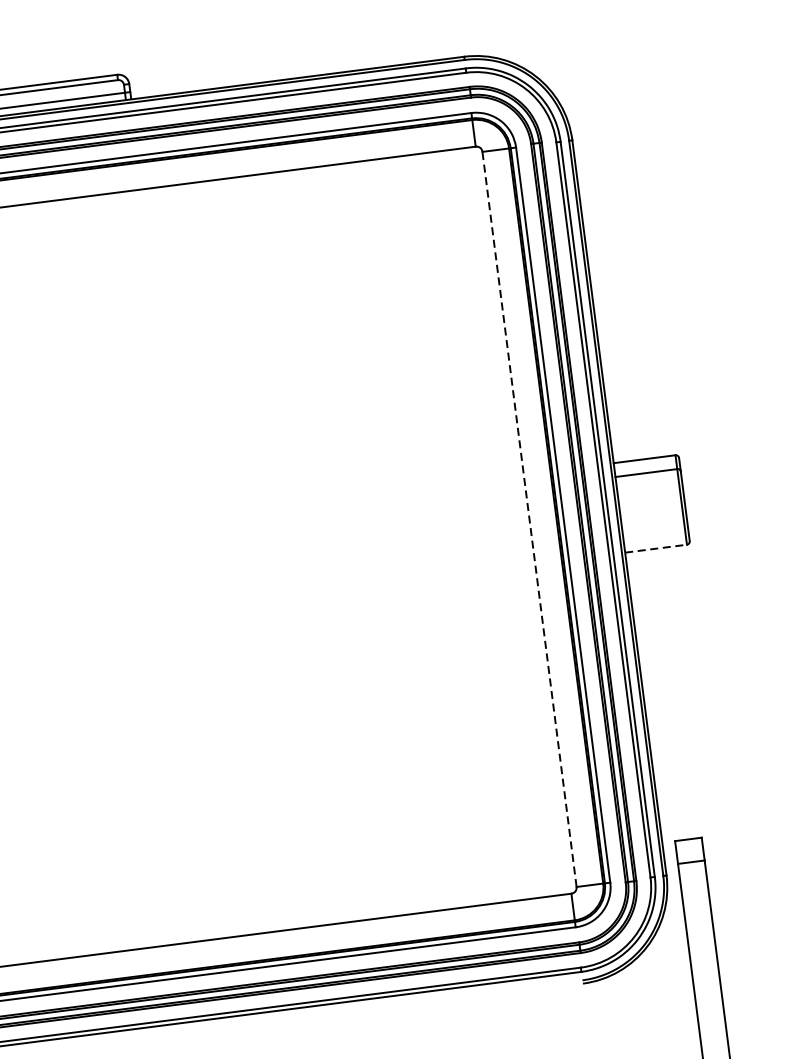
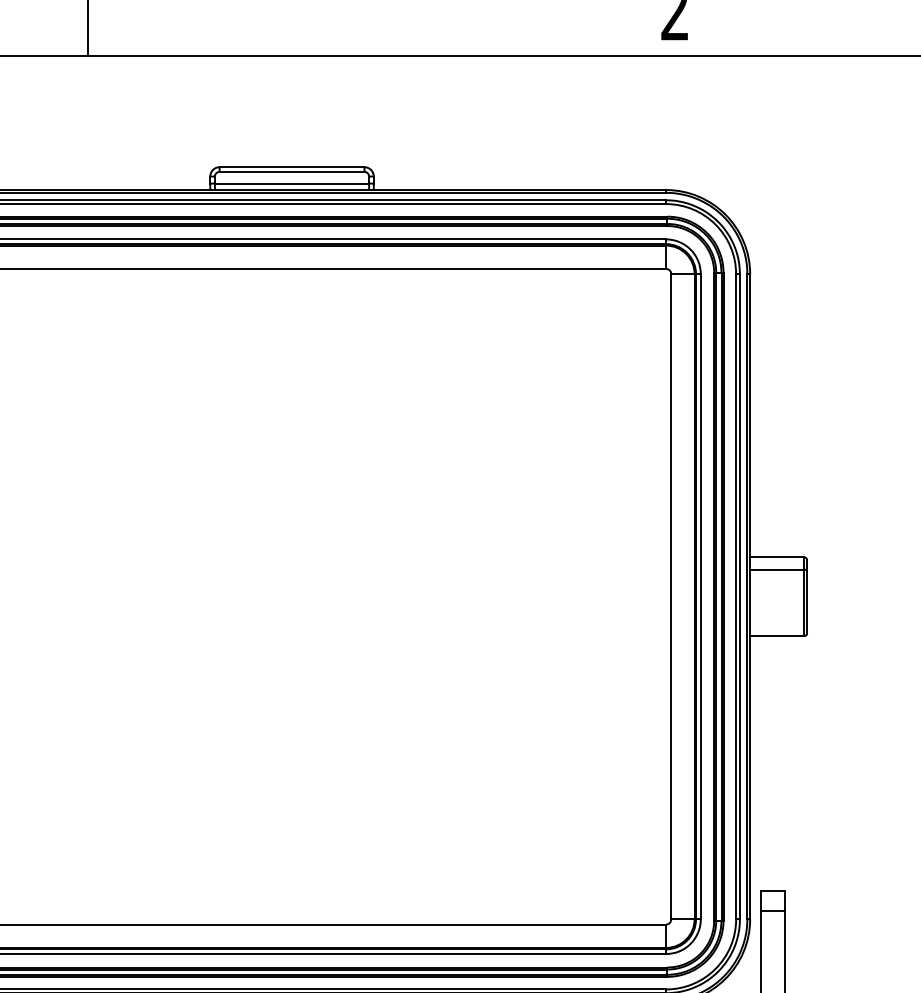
line: (529, 519) -> (671, 596), dashed -> solid
line: (656, 549) -> (777, 636), dashed -> solid

